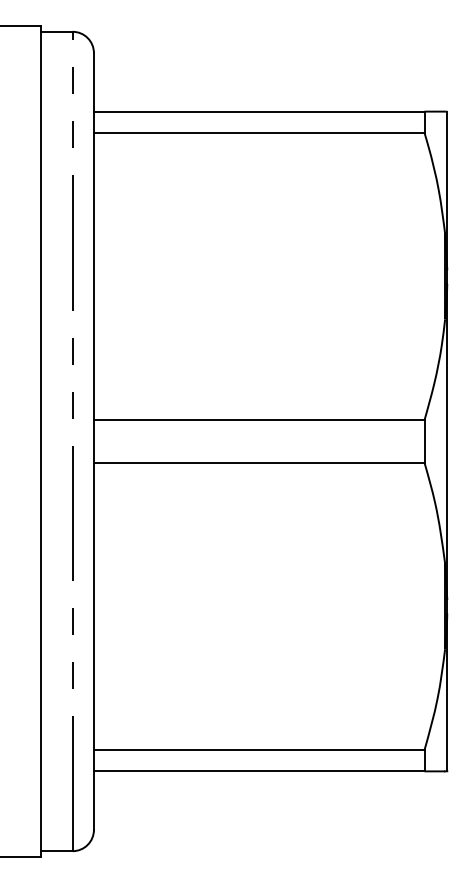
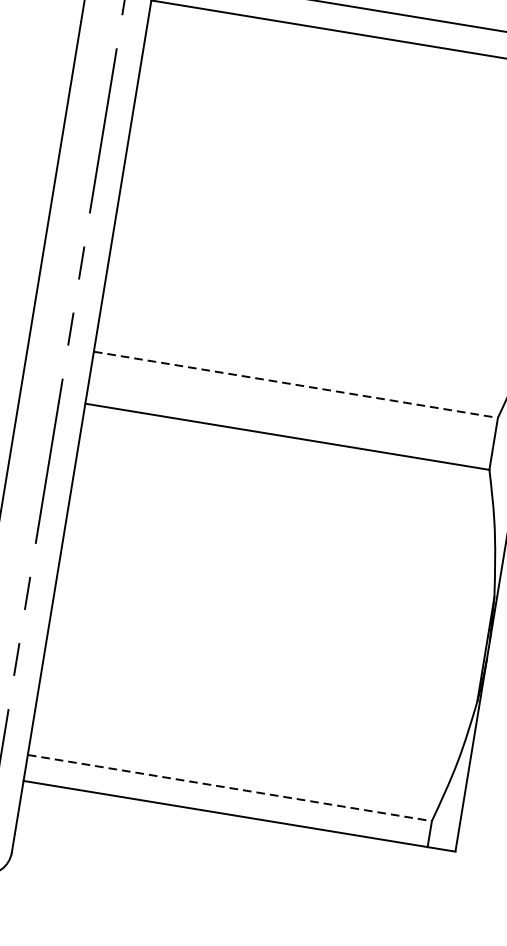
line: (259, 420) -> (296, 385), solid -> dashed
line: (259, 750) -> (230, 788), solid -> dashed

